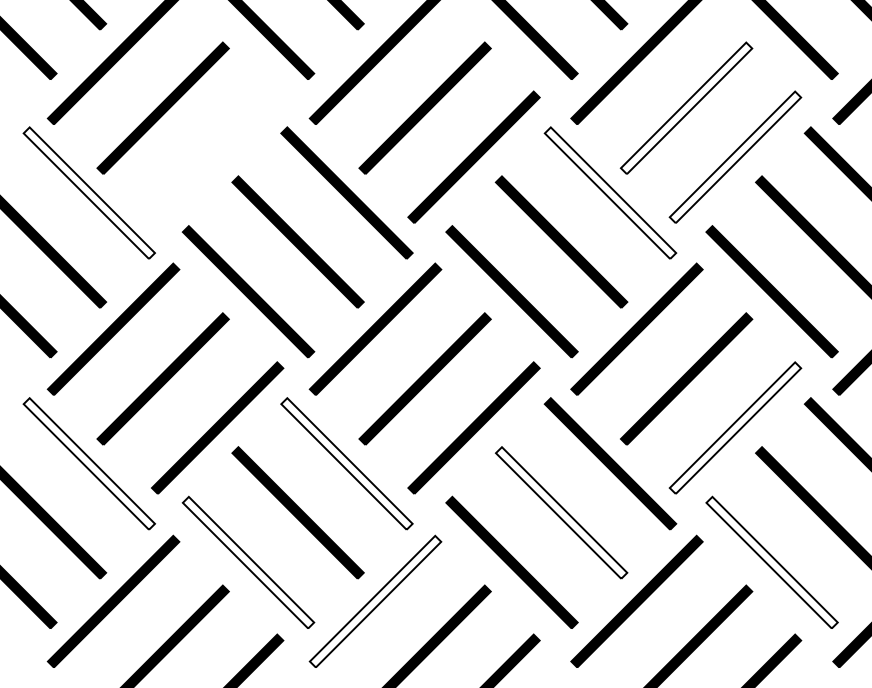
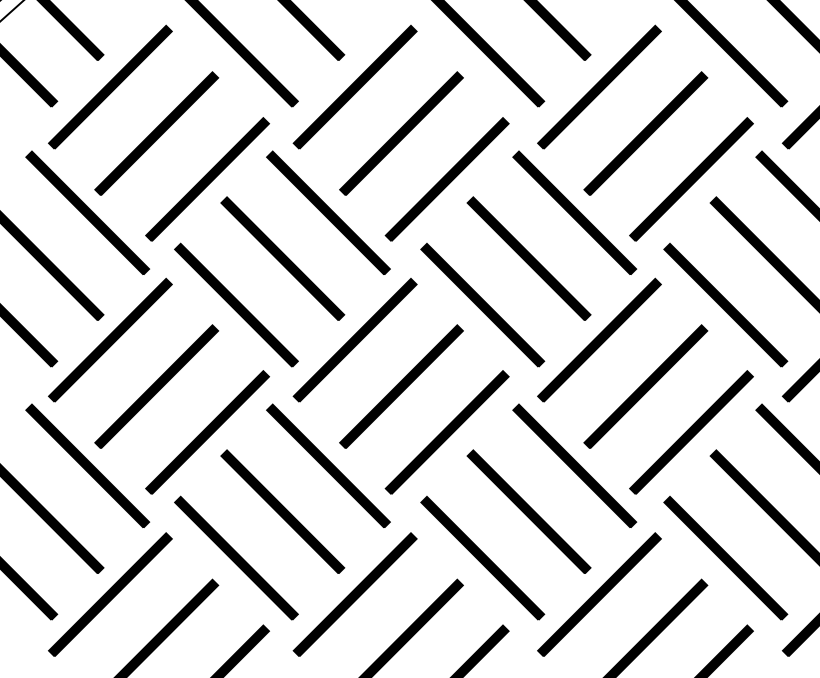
fill: (686, 108) -> (645, 133), added
part: (217, 157) -> (207, 179), added
fill: (735, 157) -> (691, 179), added
fill: (89, 192) -> (87, 212), added
fill: (610, 192) -> (574, 212), added
fill: (735, 427) -> (691, 432), added
fill: (89, 463) -> (87, 465), added
fill: (346, 463) -> (328, 465), added
fill: (561, 512) -> (528, 511), added
fill: (248, 561) -> (236, 557), added
fill: (771, 561) -> (725, 557), added
fill: (374, 601) -> (354, 594), added

